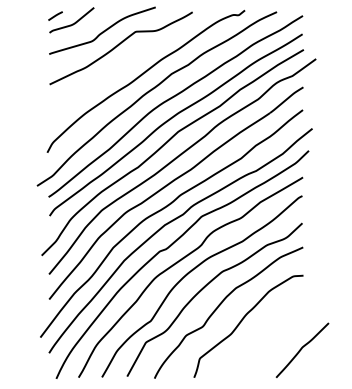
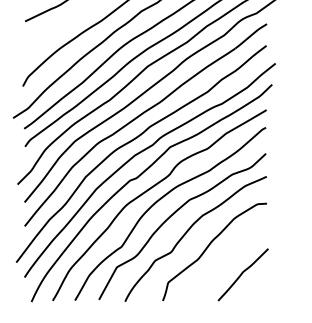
curve: (302, 348) -> (243, 273), moved

